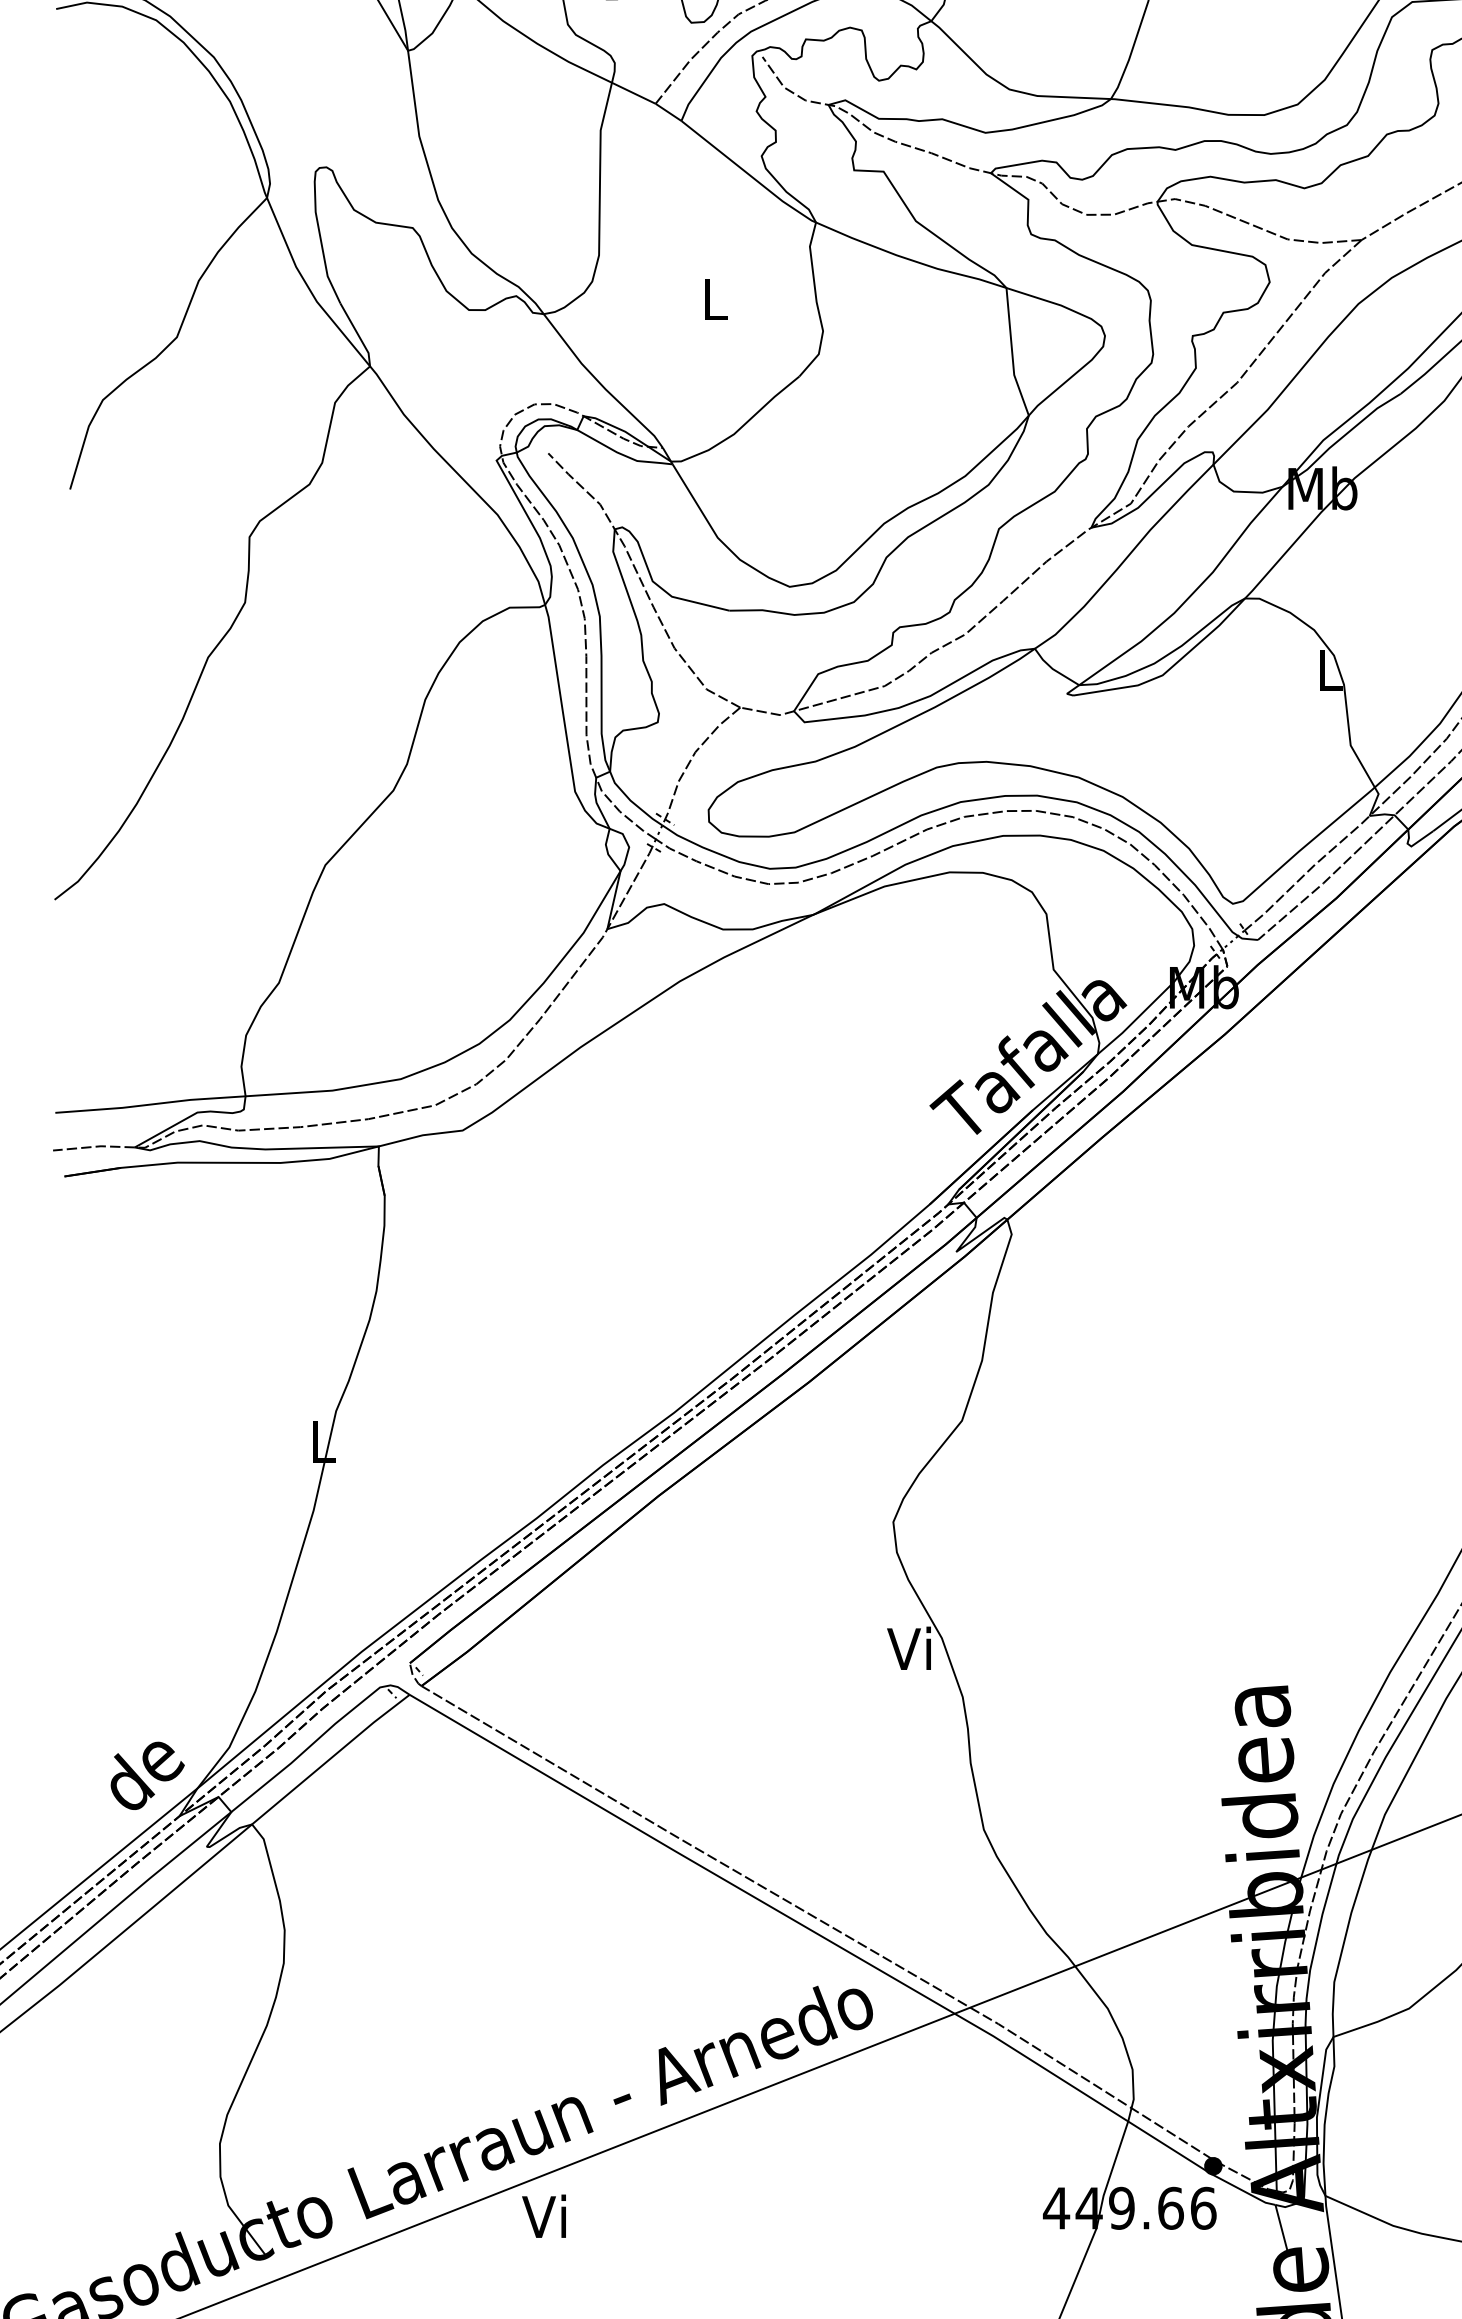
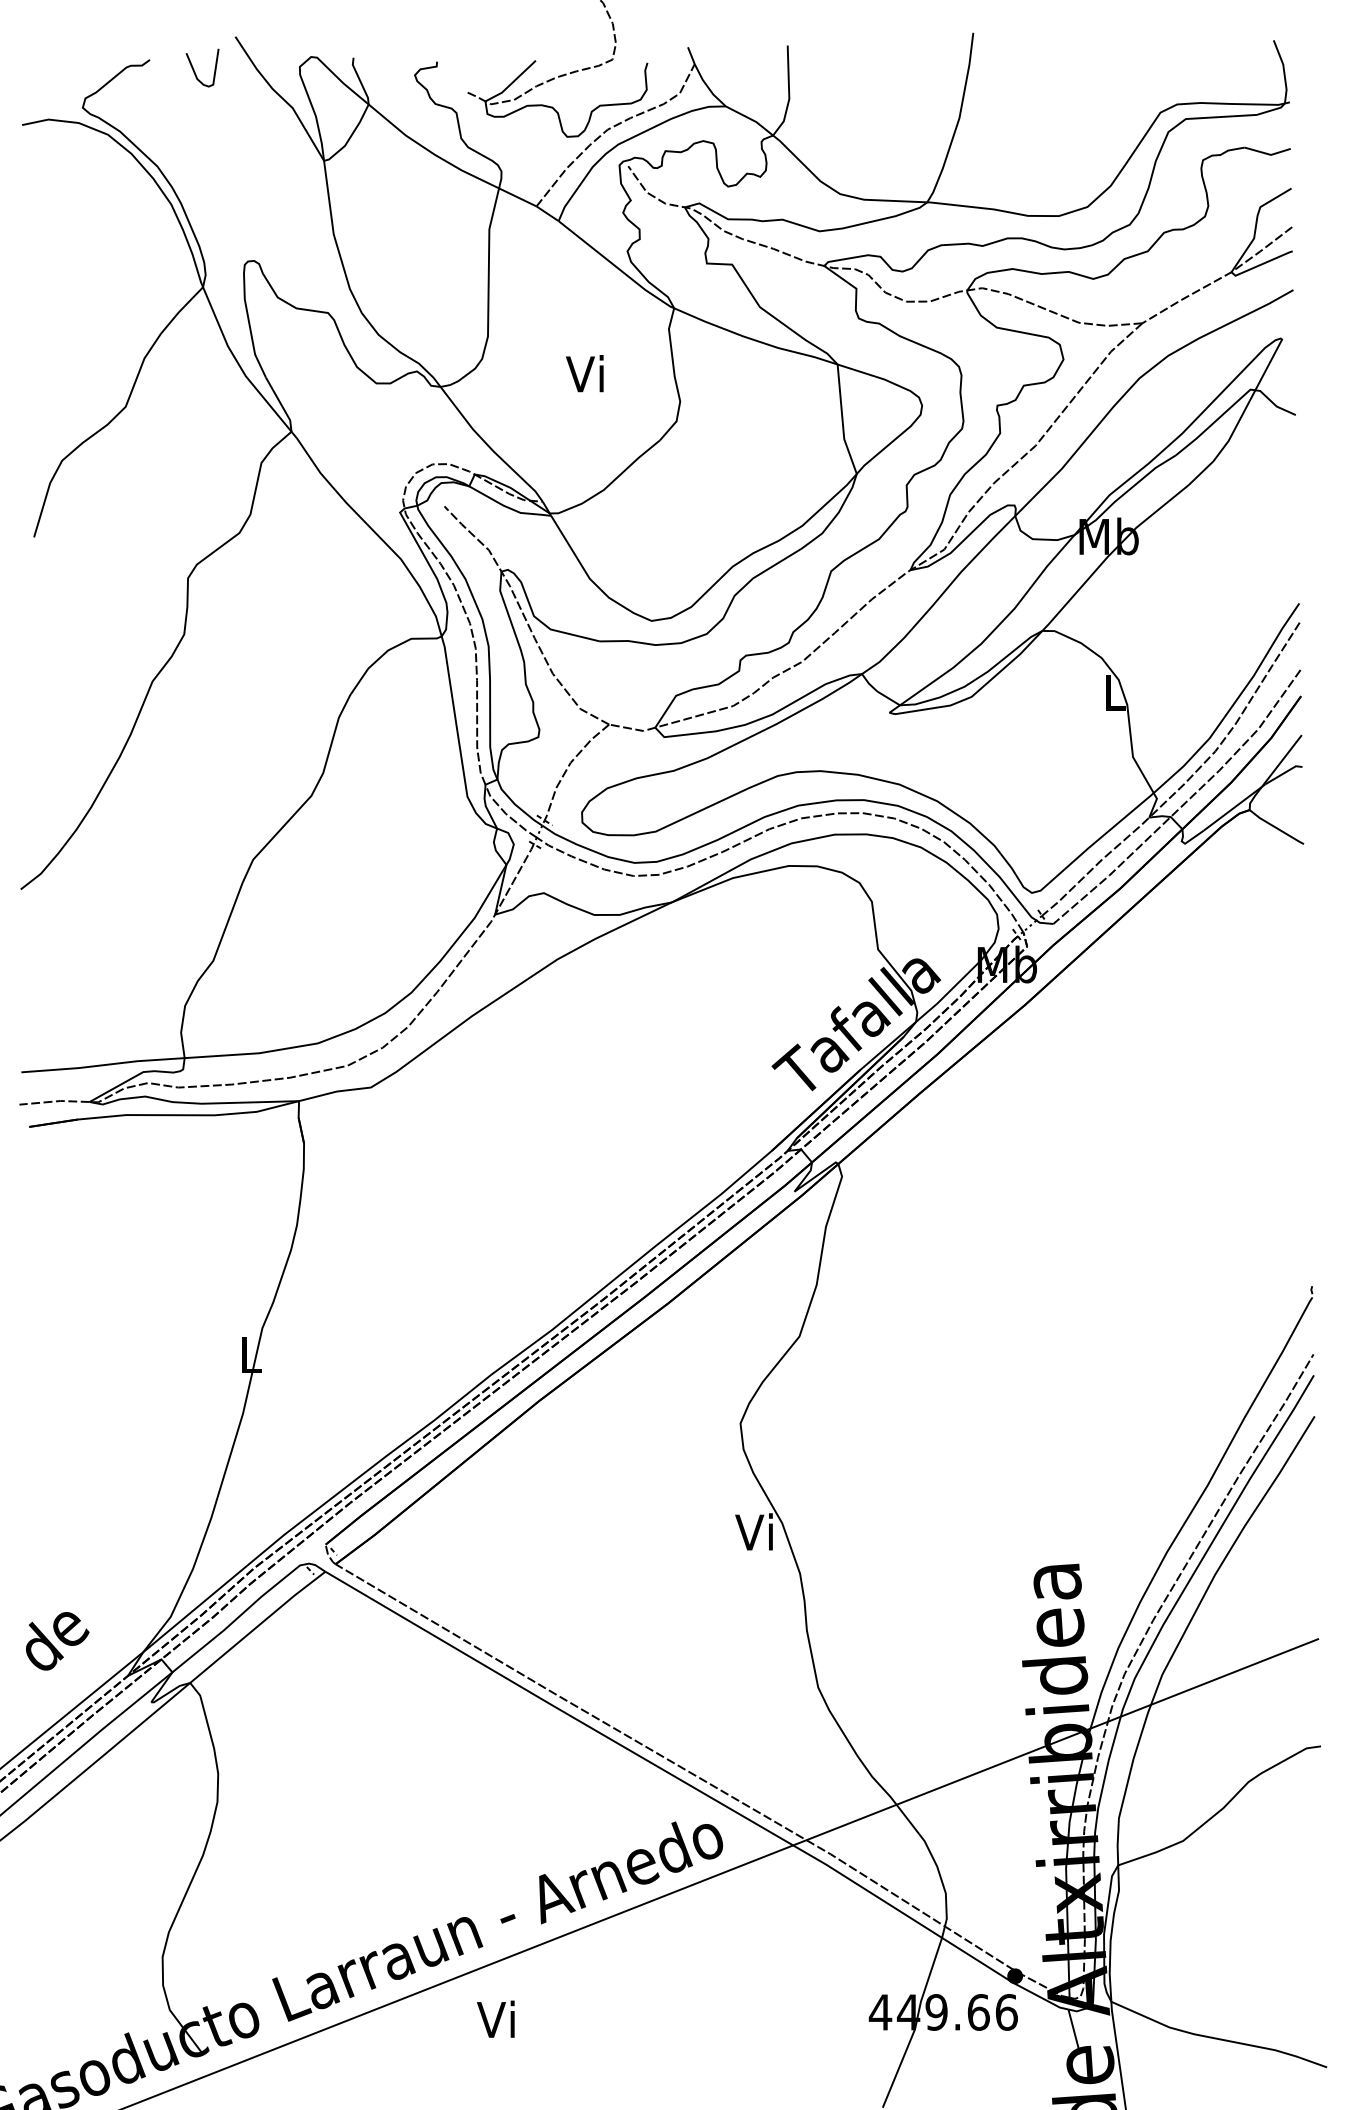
text: (711, 298) -> (584, 373), L -> Vi
text: (147, 1776) -> (57, 1641), moved
text: (543, 2215) -> (495, 2018), moved

